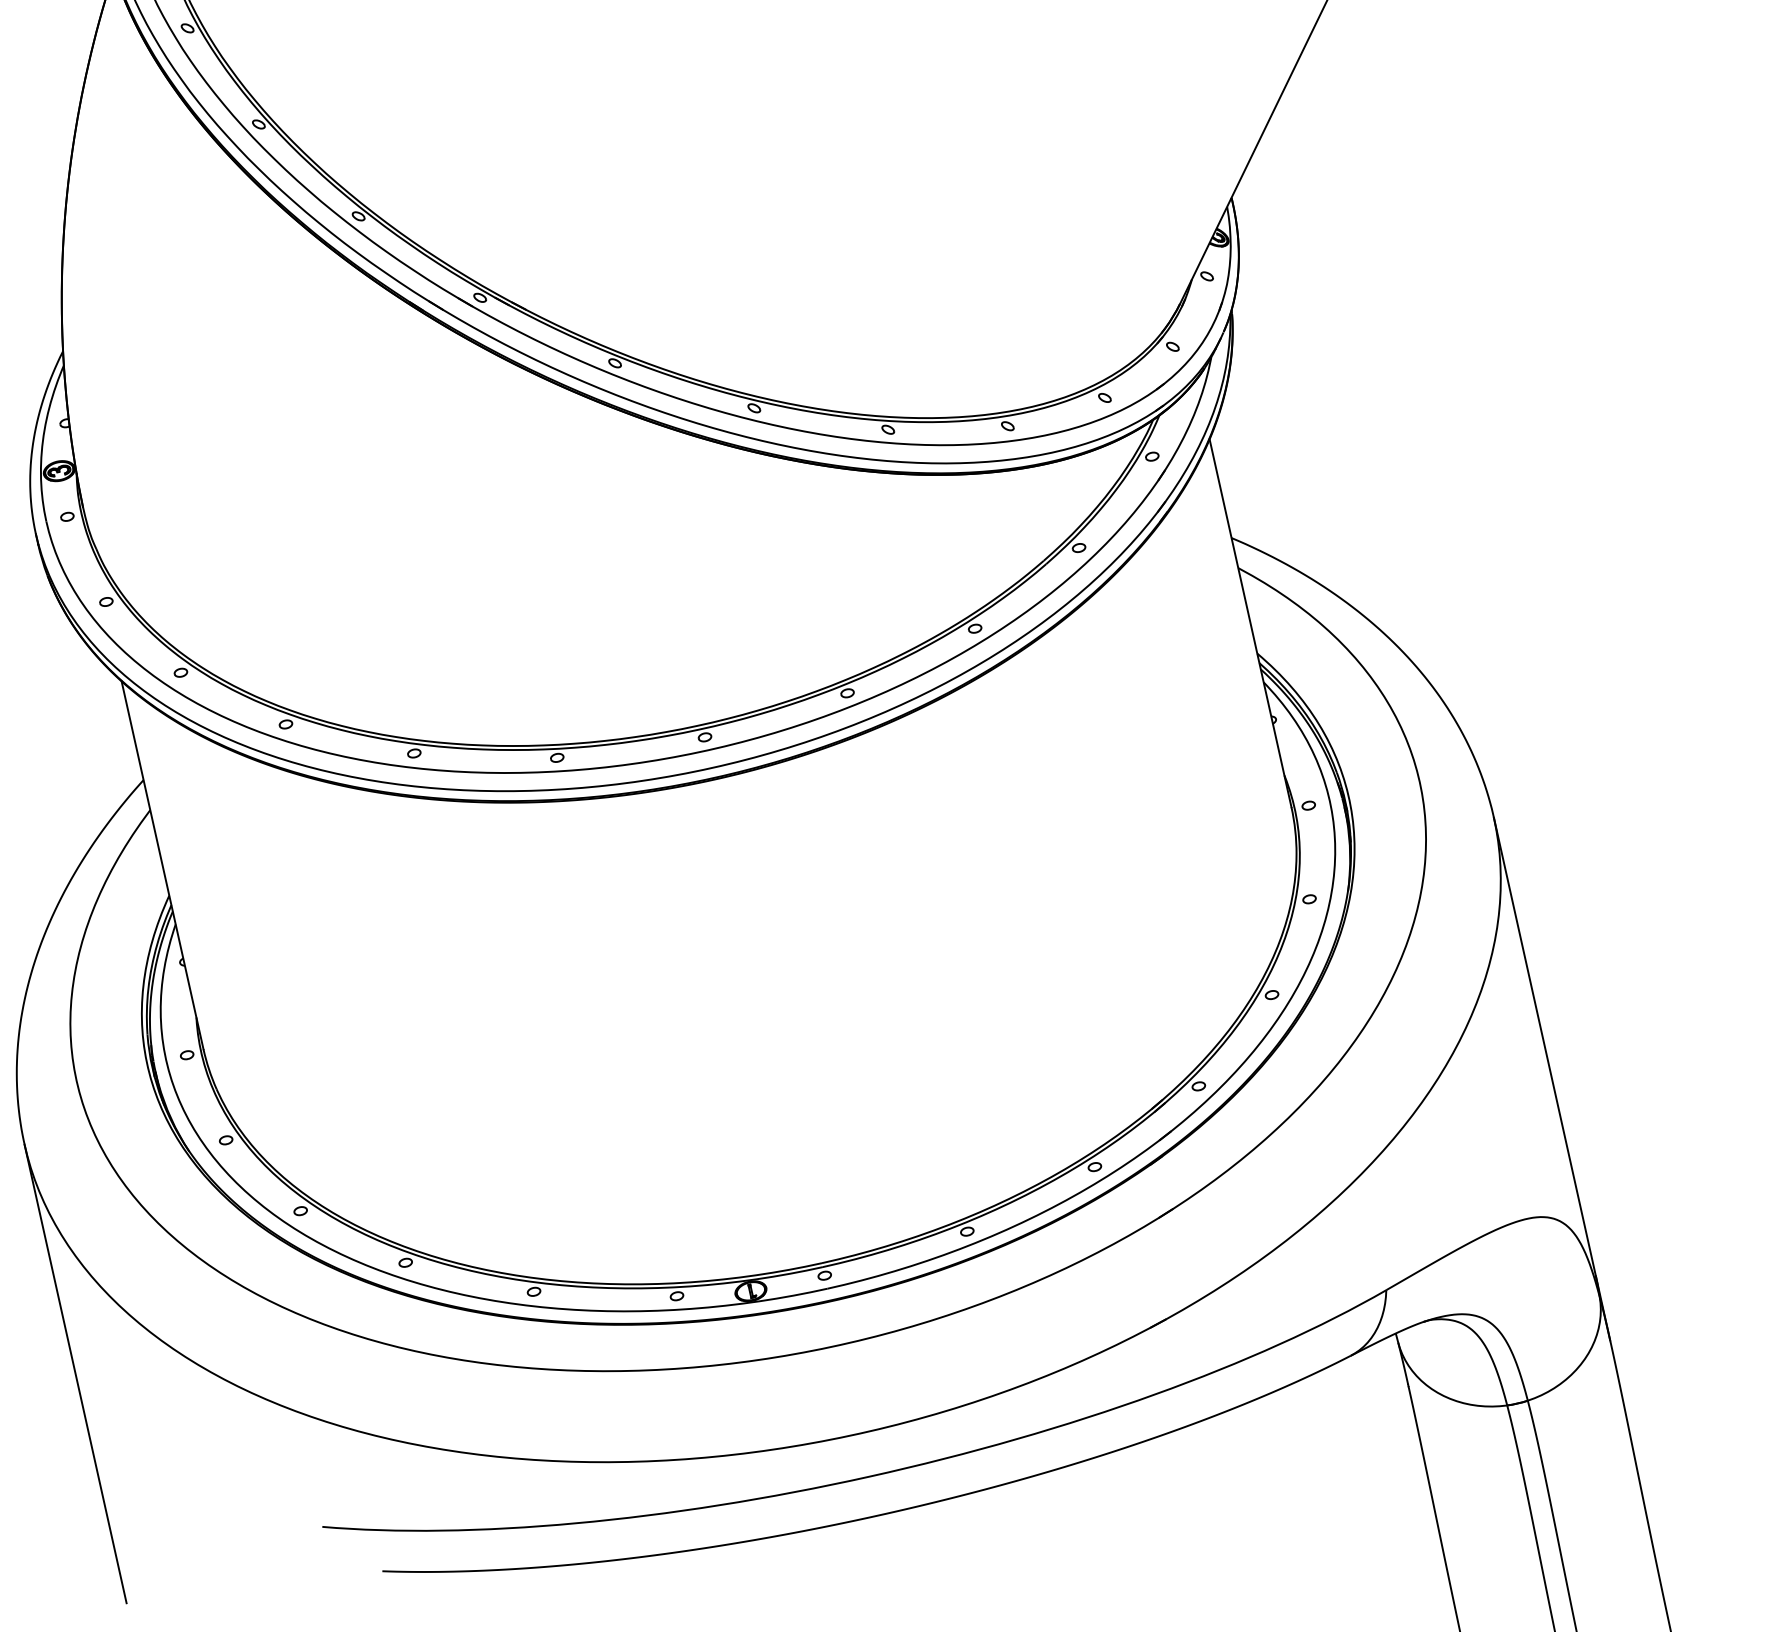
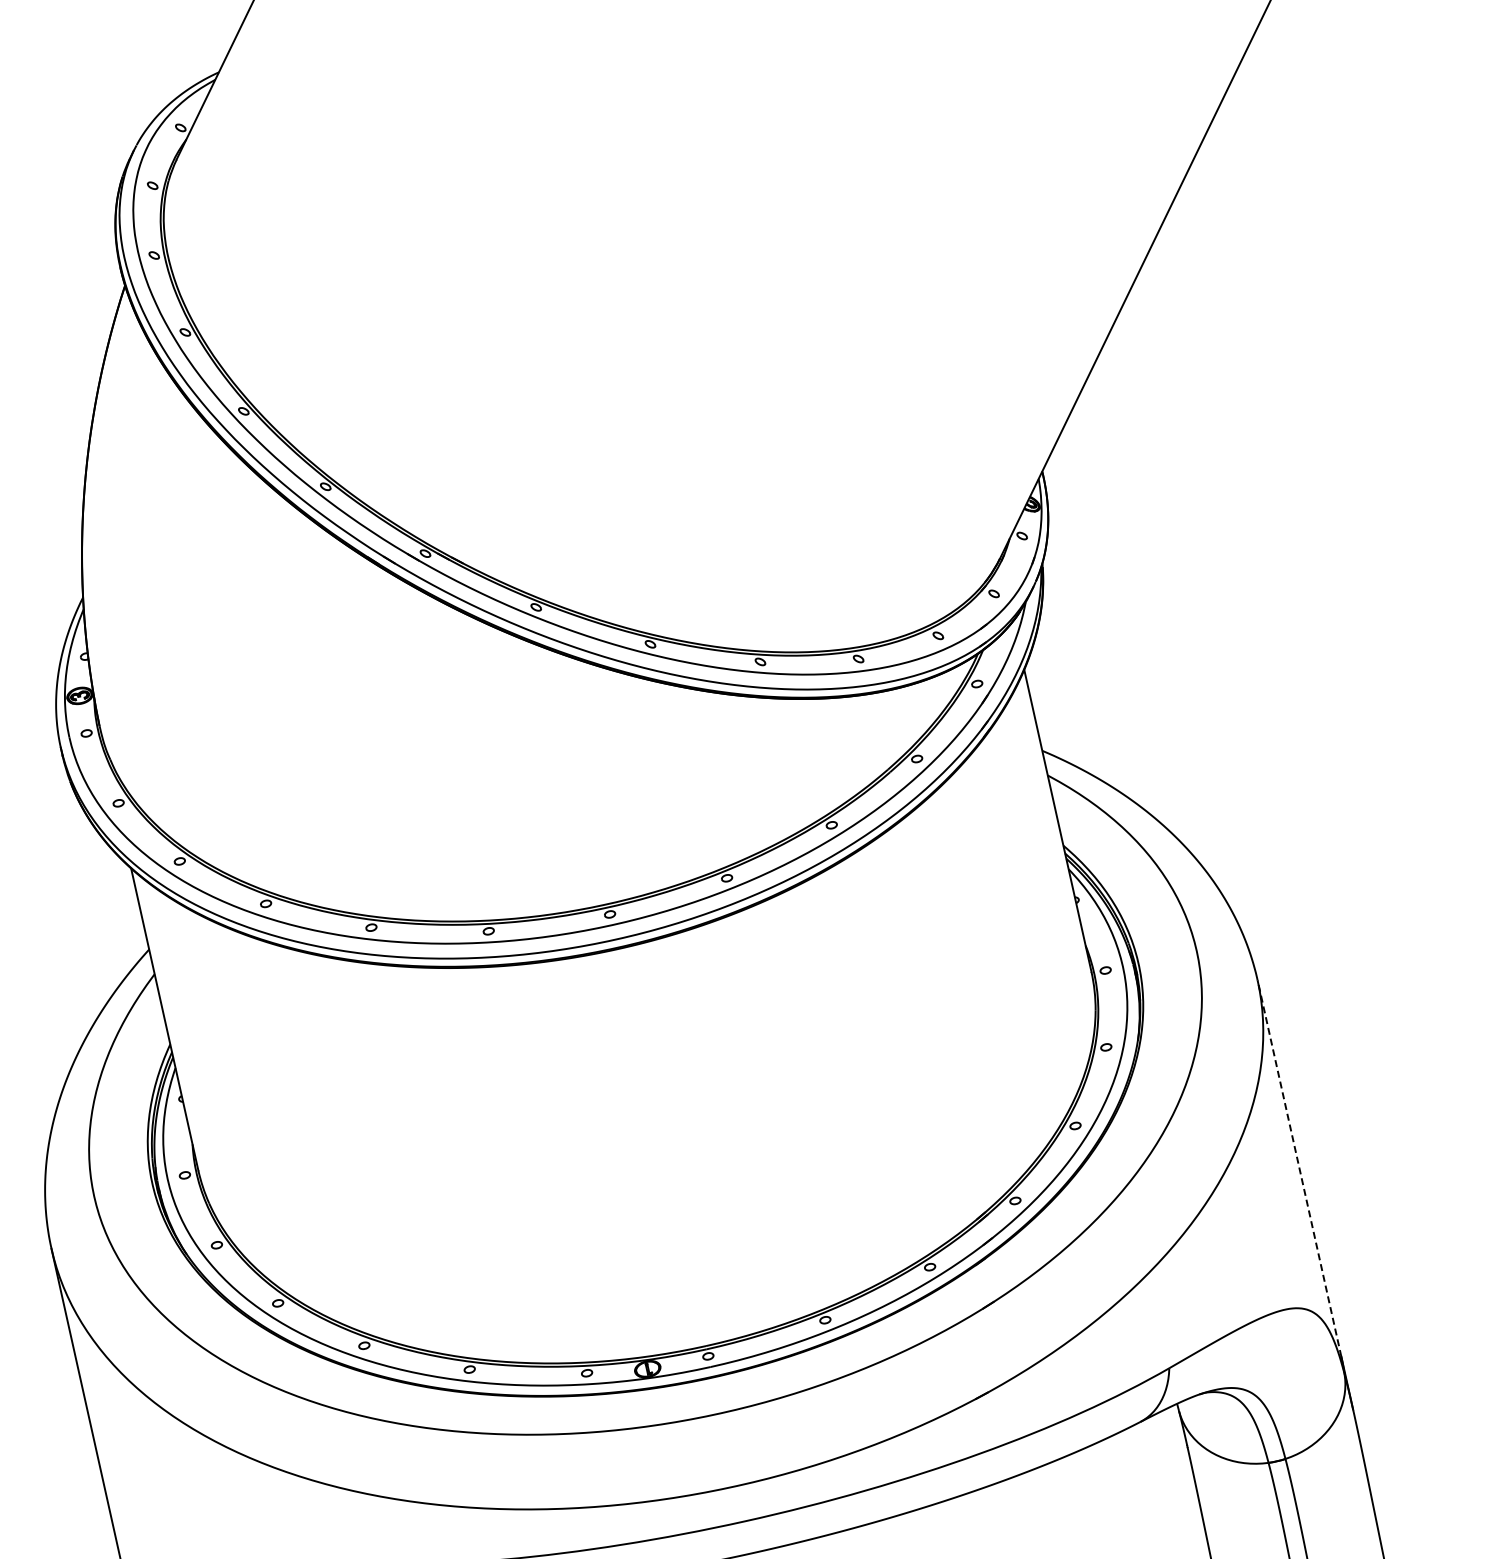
line: (1544, 1046) -> (1299, 1168), solid -> dashed

